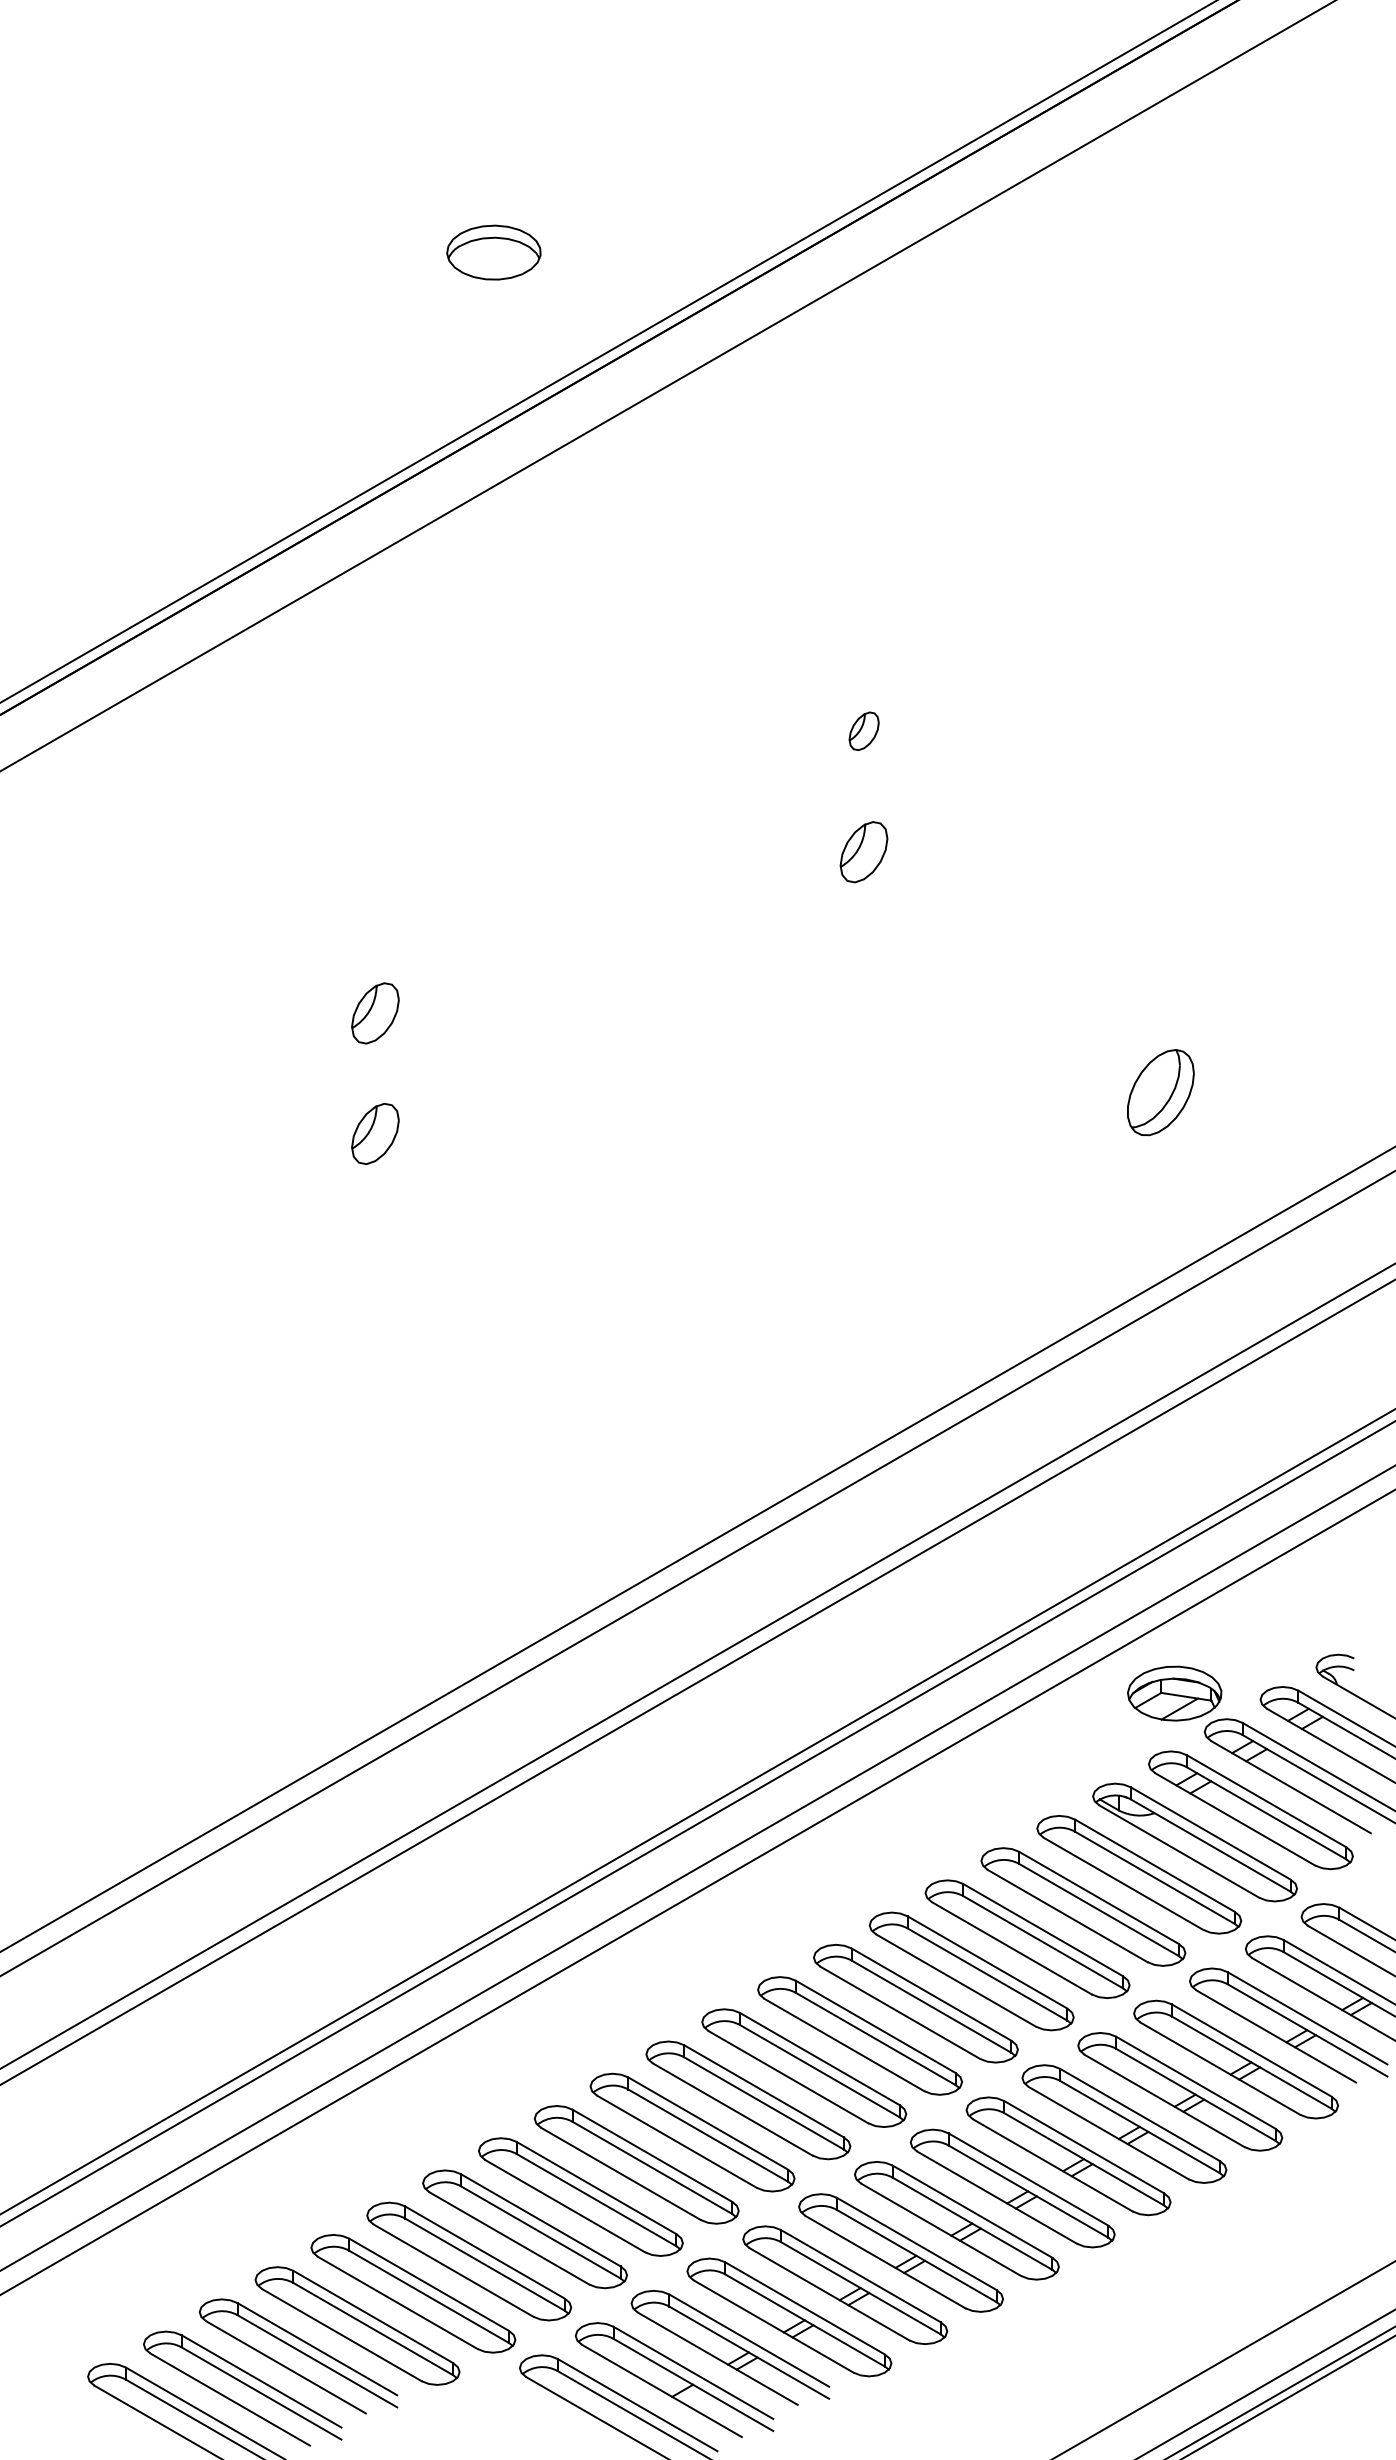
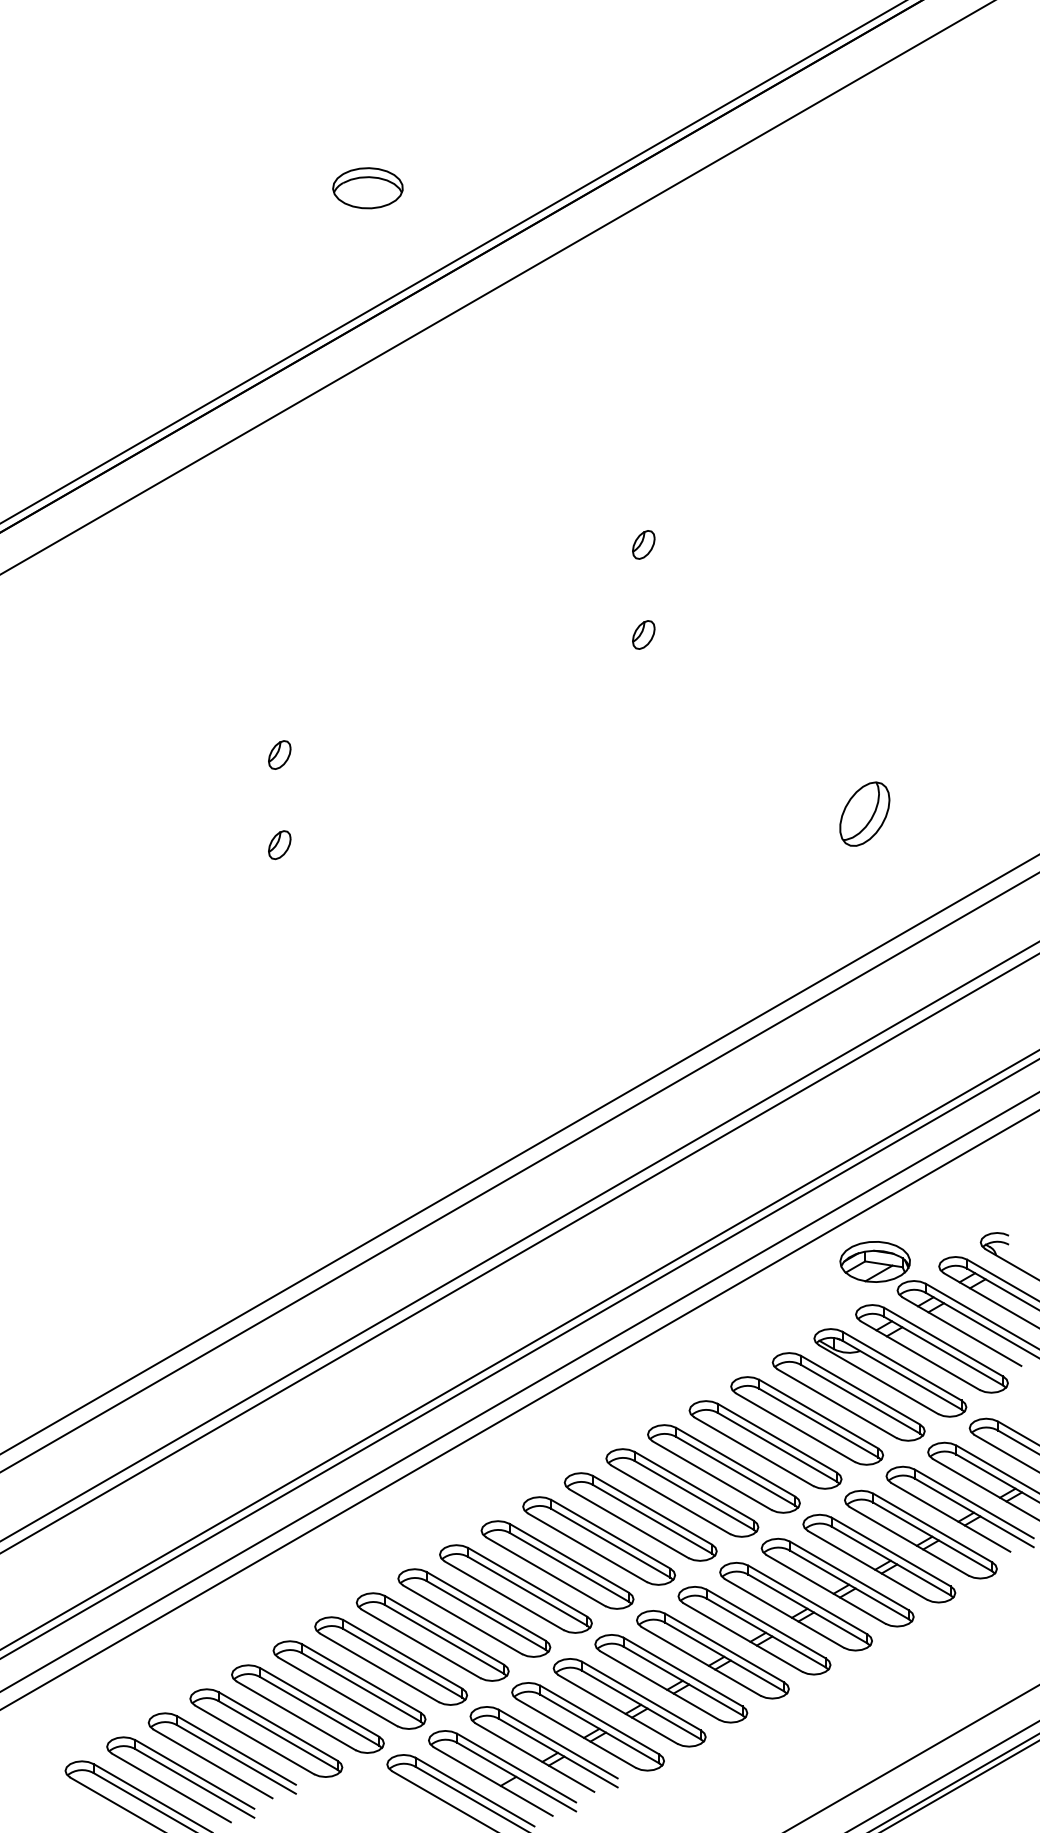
part: (863, 851) -> (643, 634), size x0.62
part: (375, 1012) -> (279, 754), size x0.62
part: (375, 1134) -> (279, 845), size x0.62

